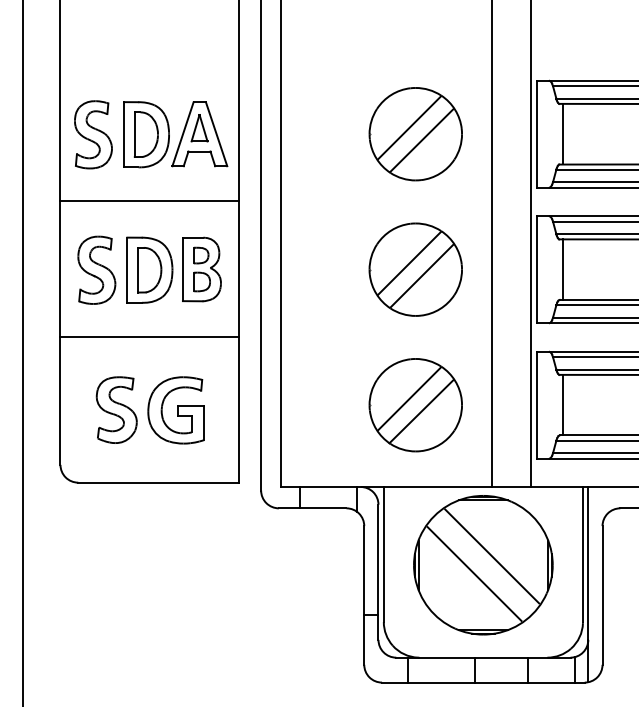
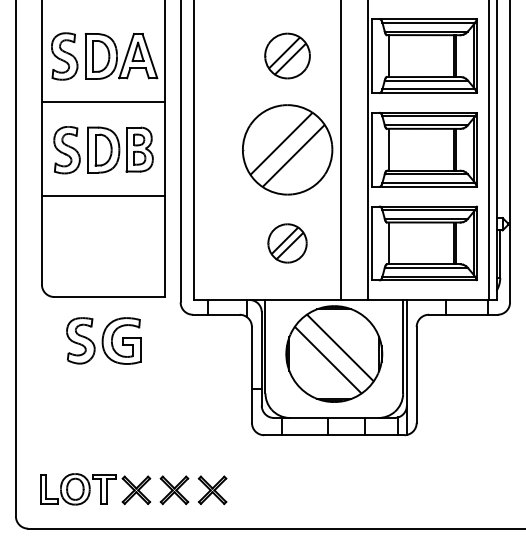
part: (415, 133) -> (287, 55), size x0.7
part: (415, 269) -> (287, 149), size x1.4
part: (415, 405) -> (287, 243), size x0.6
part: (149, 409) -> (103, 340), moved

